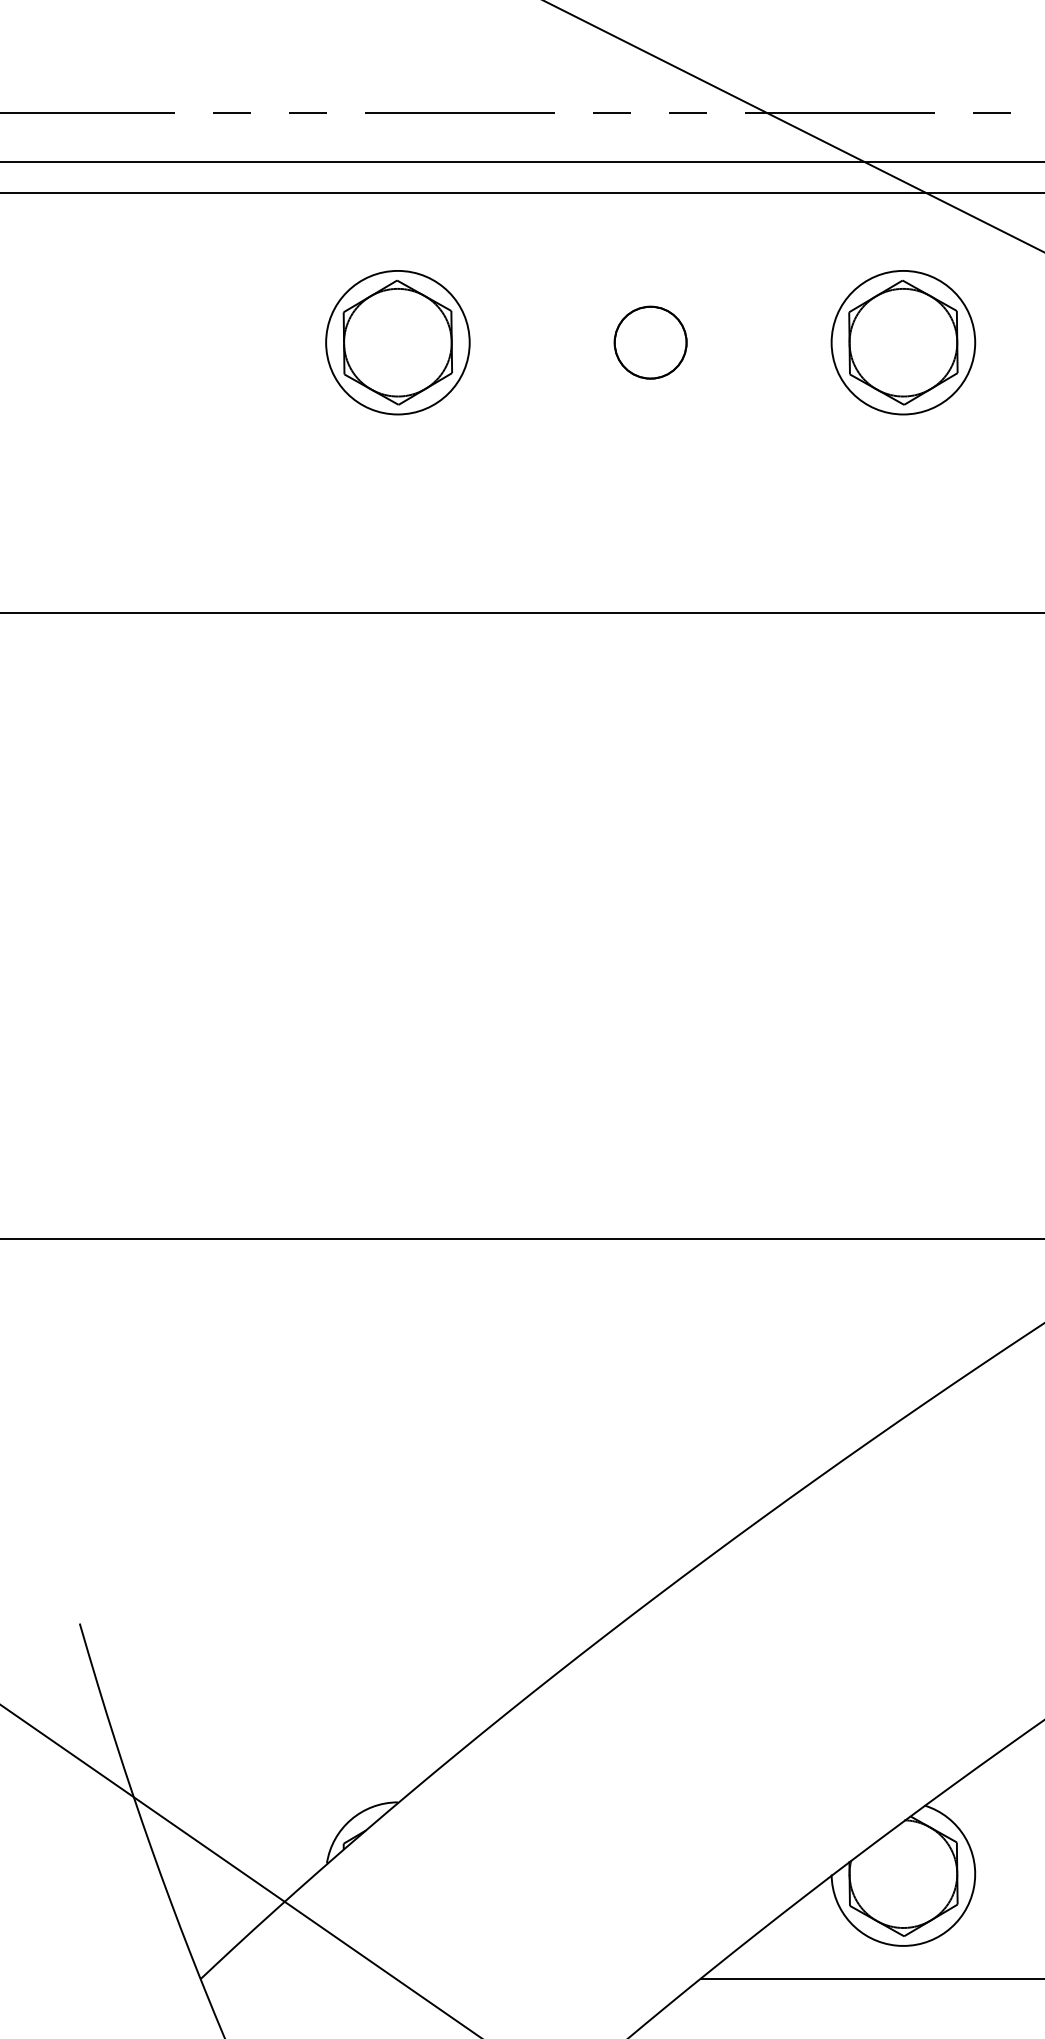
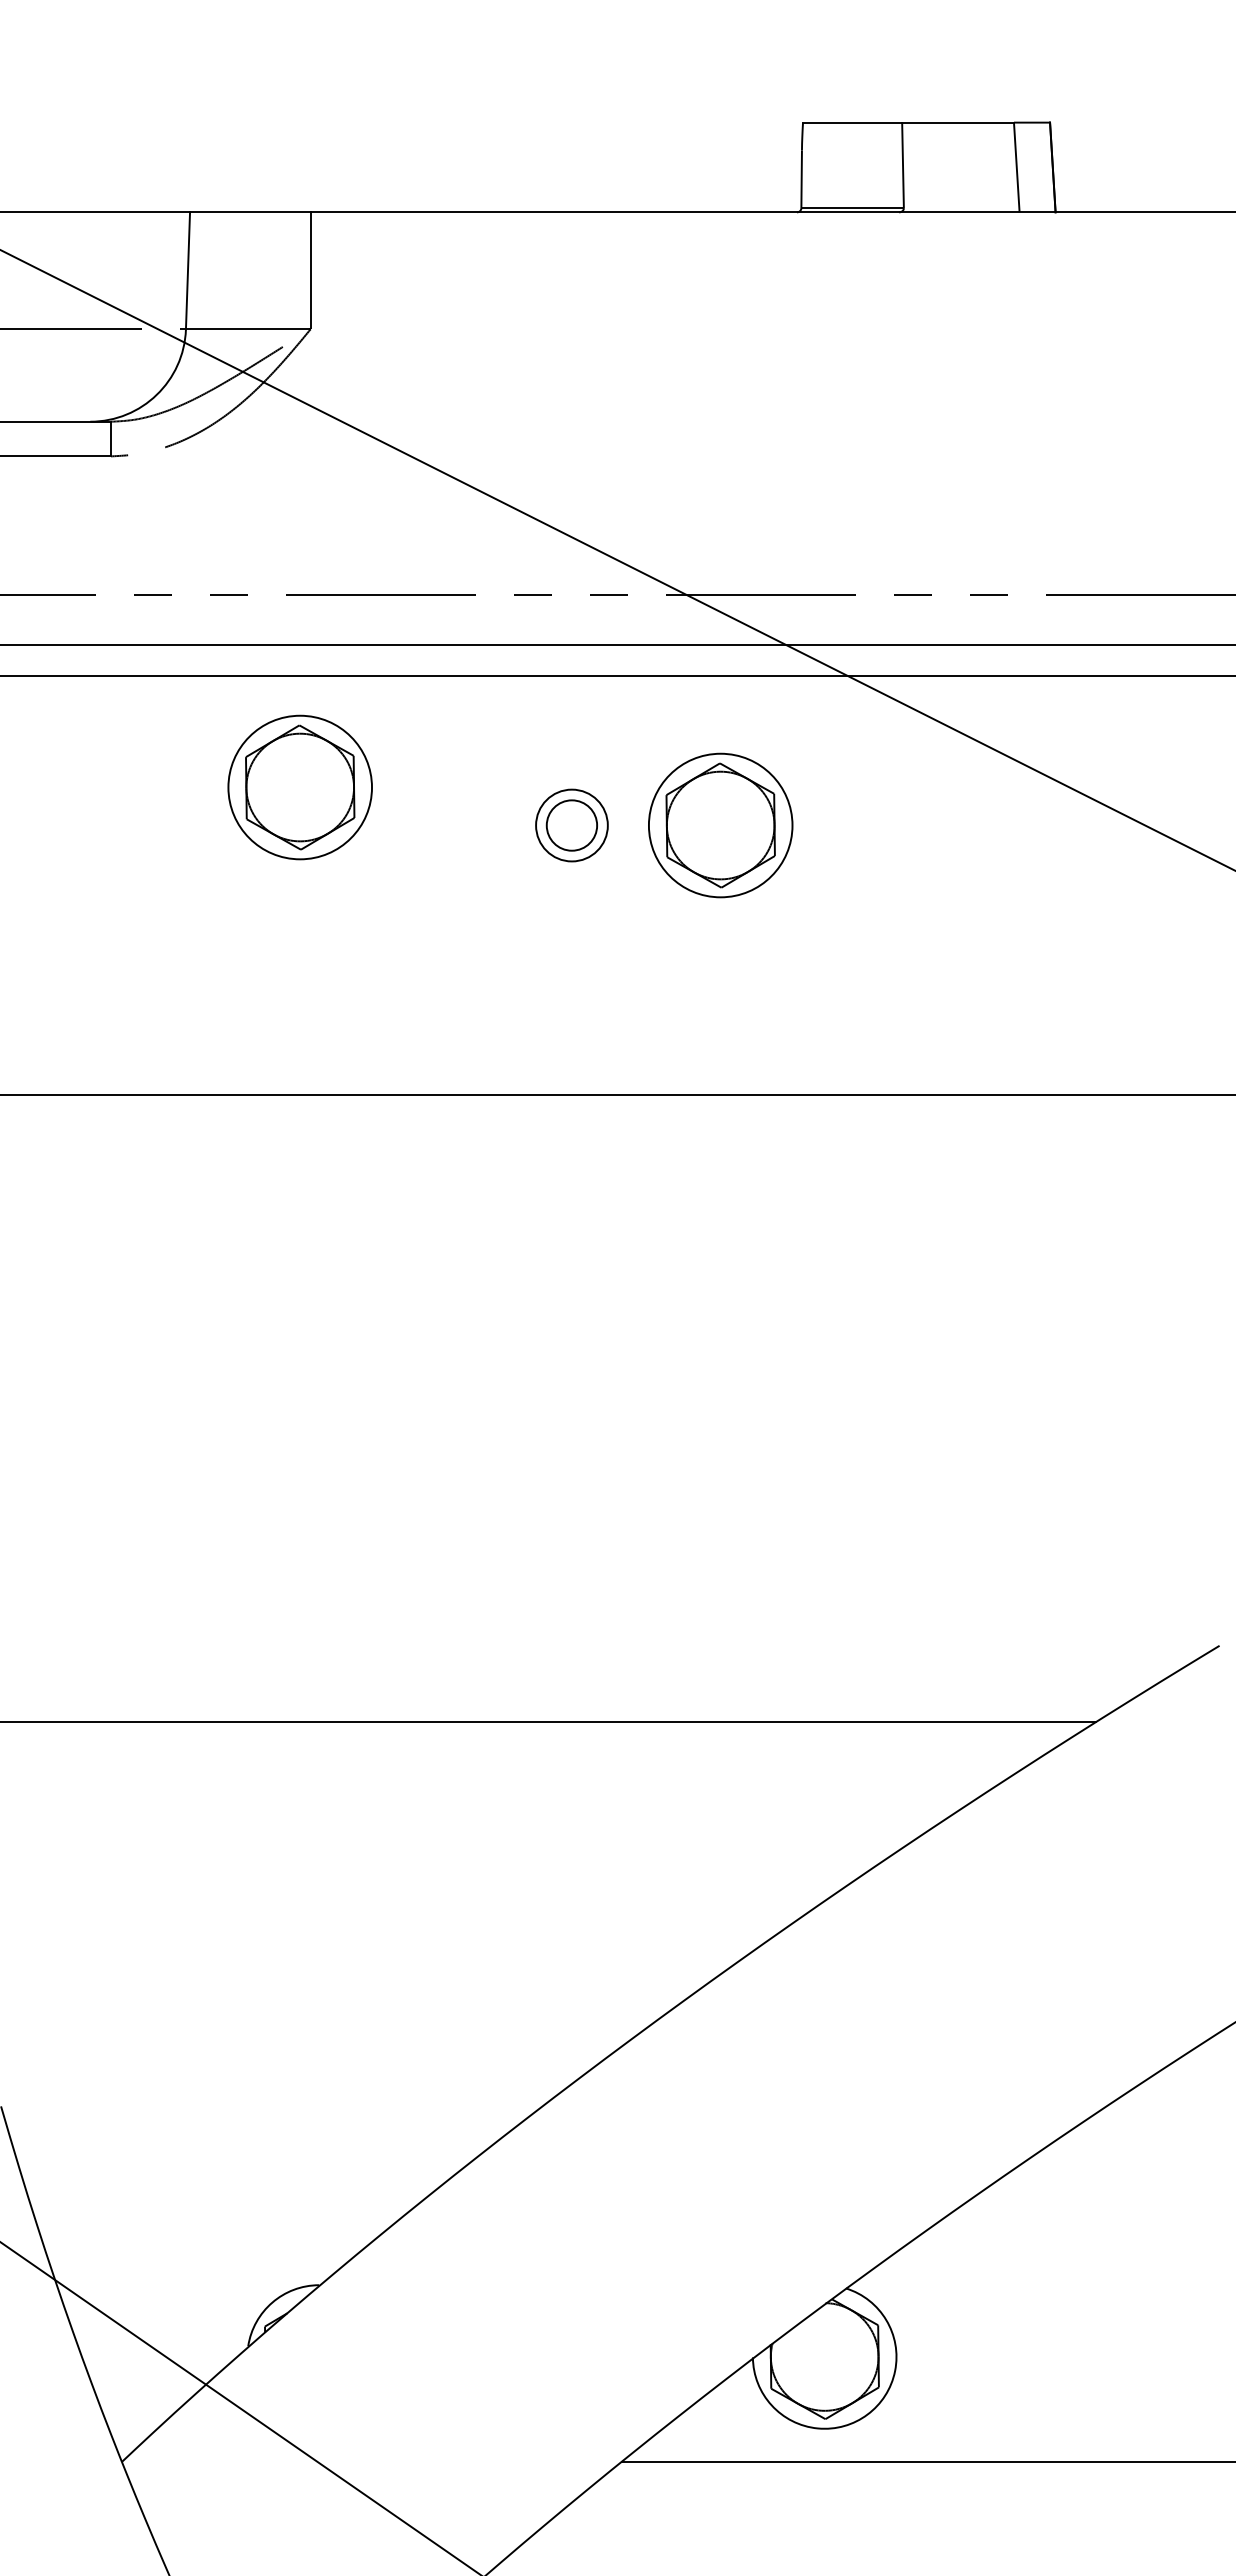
part: (397, 342) -> (299, 787), moved
circle: (650, 342) -> (571, 825), size x0.7
part: (903, 342) -> (720, 825), moved

